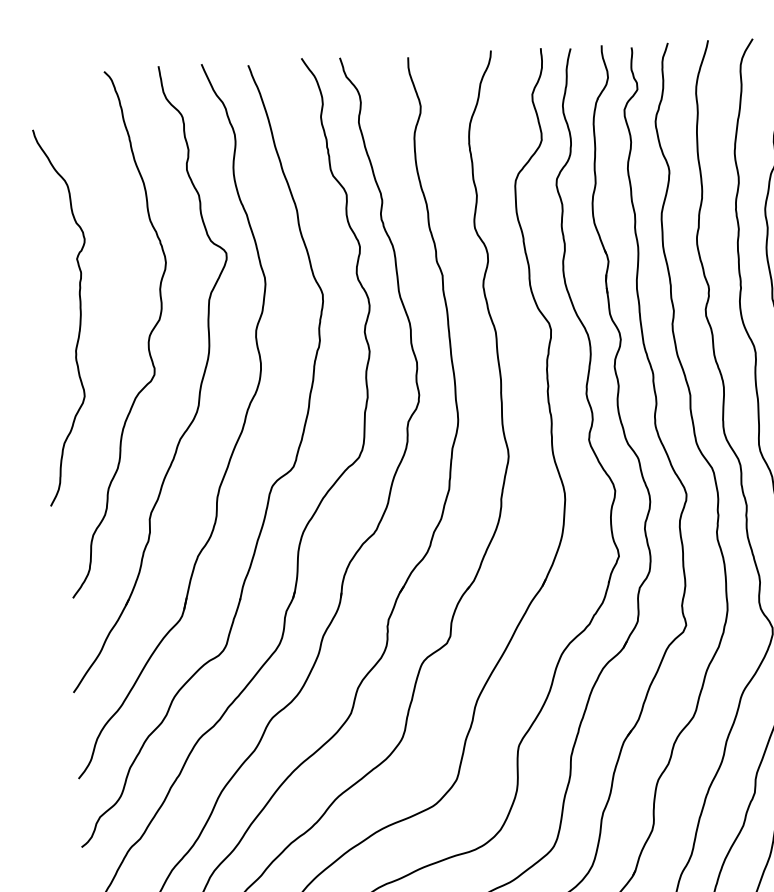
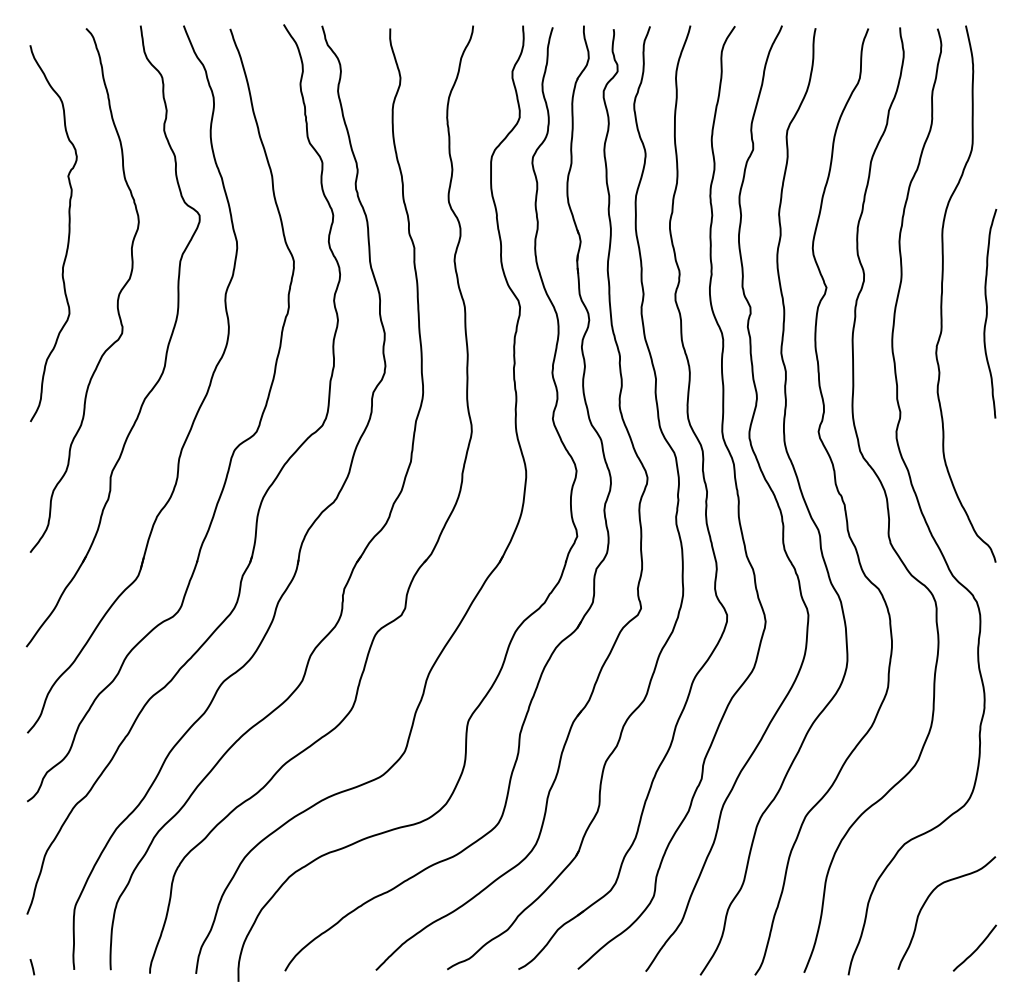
curve: (79, 316) -> (68, 233), moved

